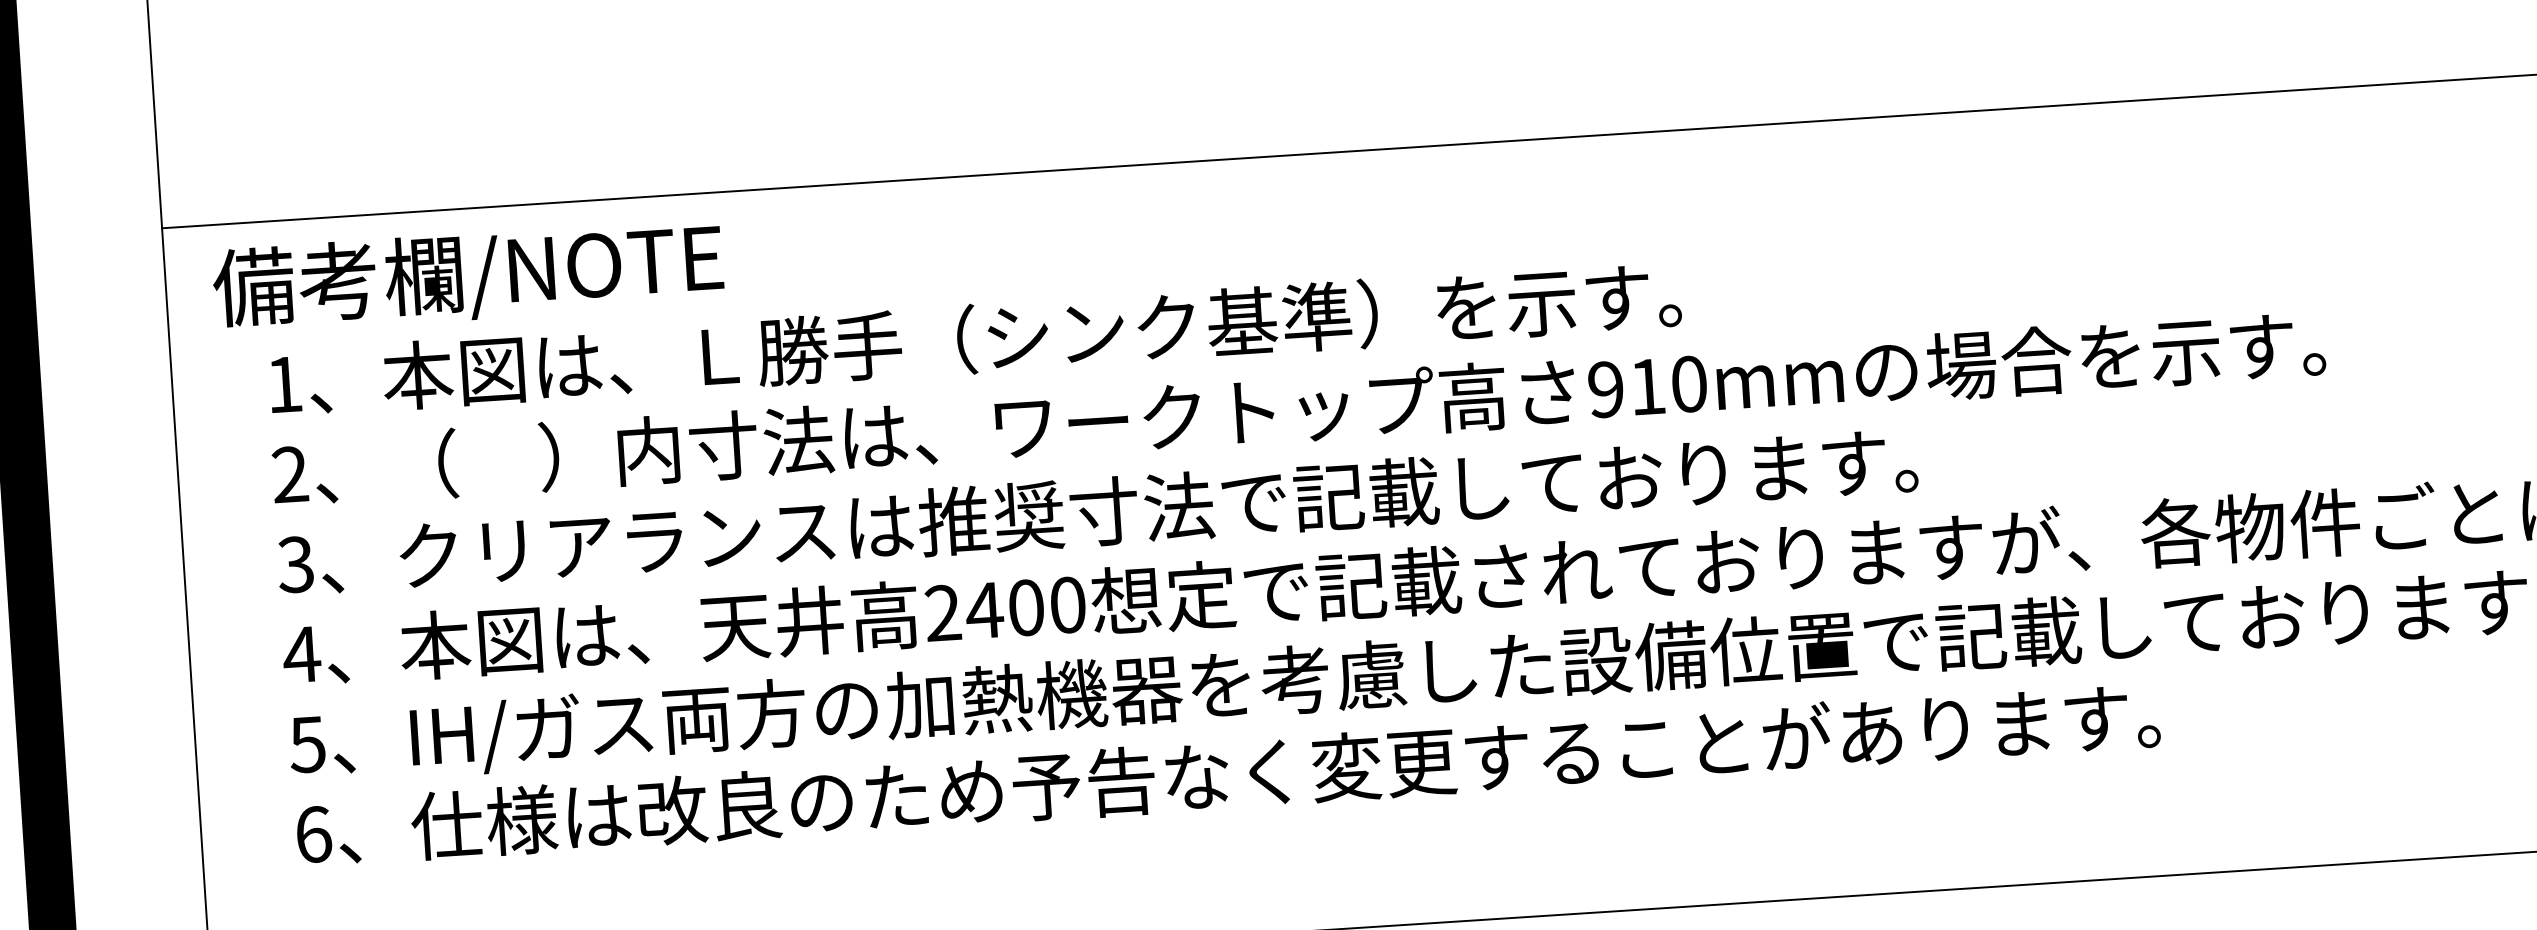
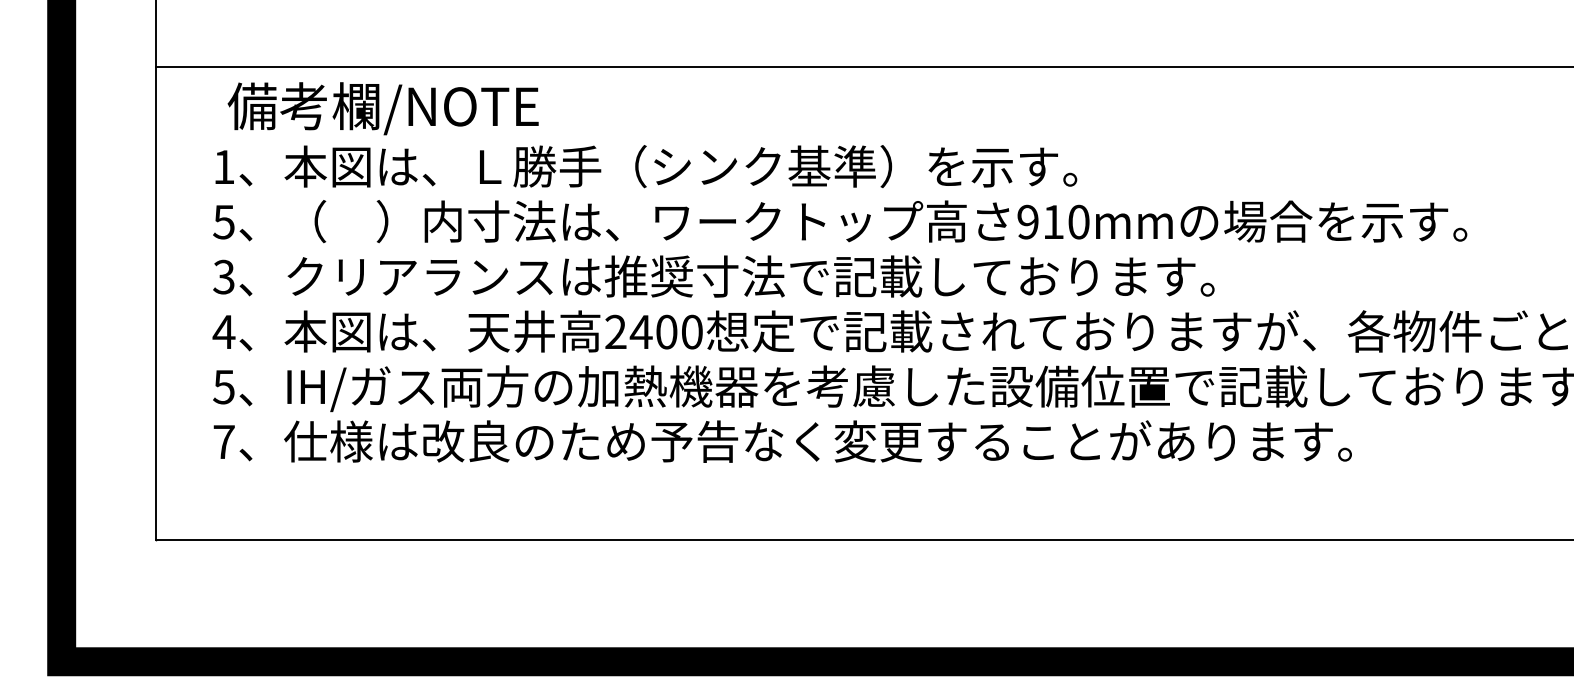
text: (467, 276) -> (382, 108), moved
text: (289, 473) -> (223, 221), 2 -> 5
text: (312, 833) -> (223, 441), 6 -> 7

